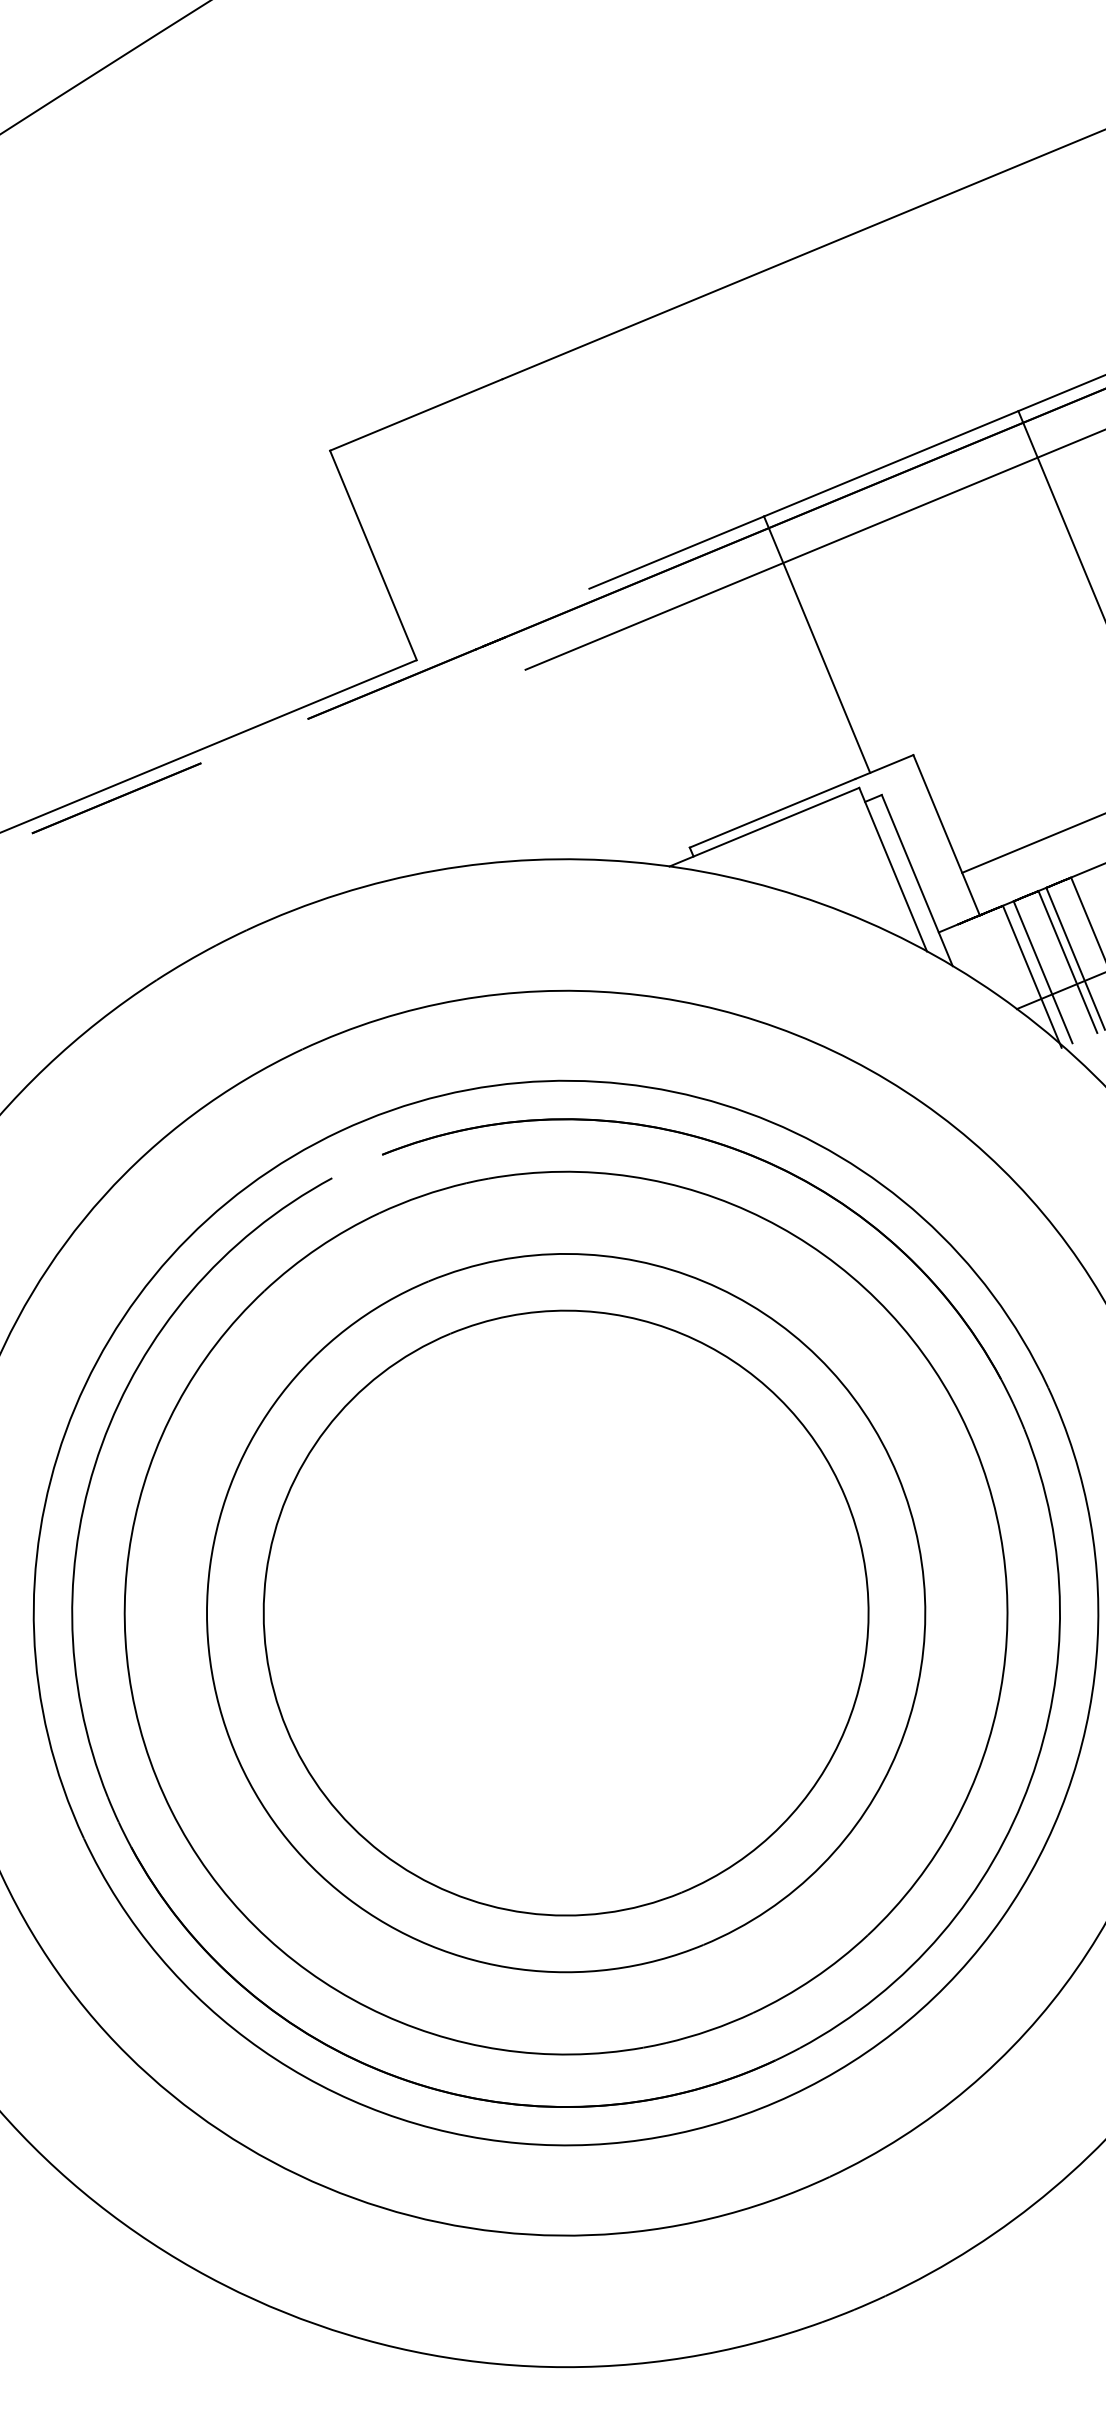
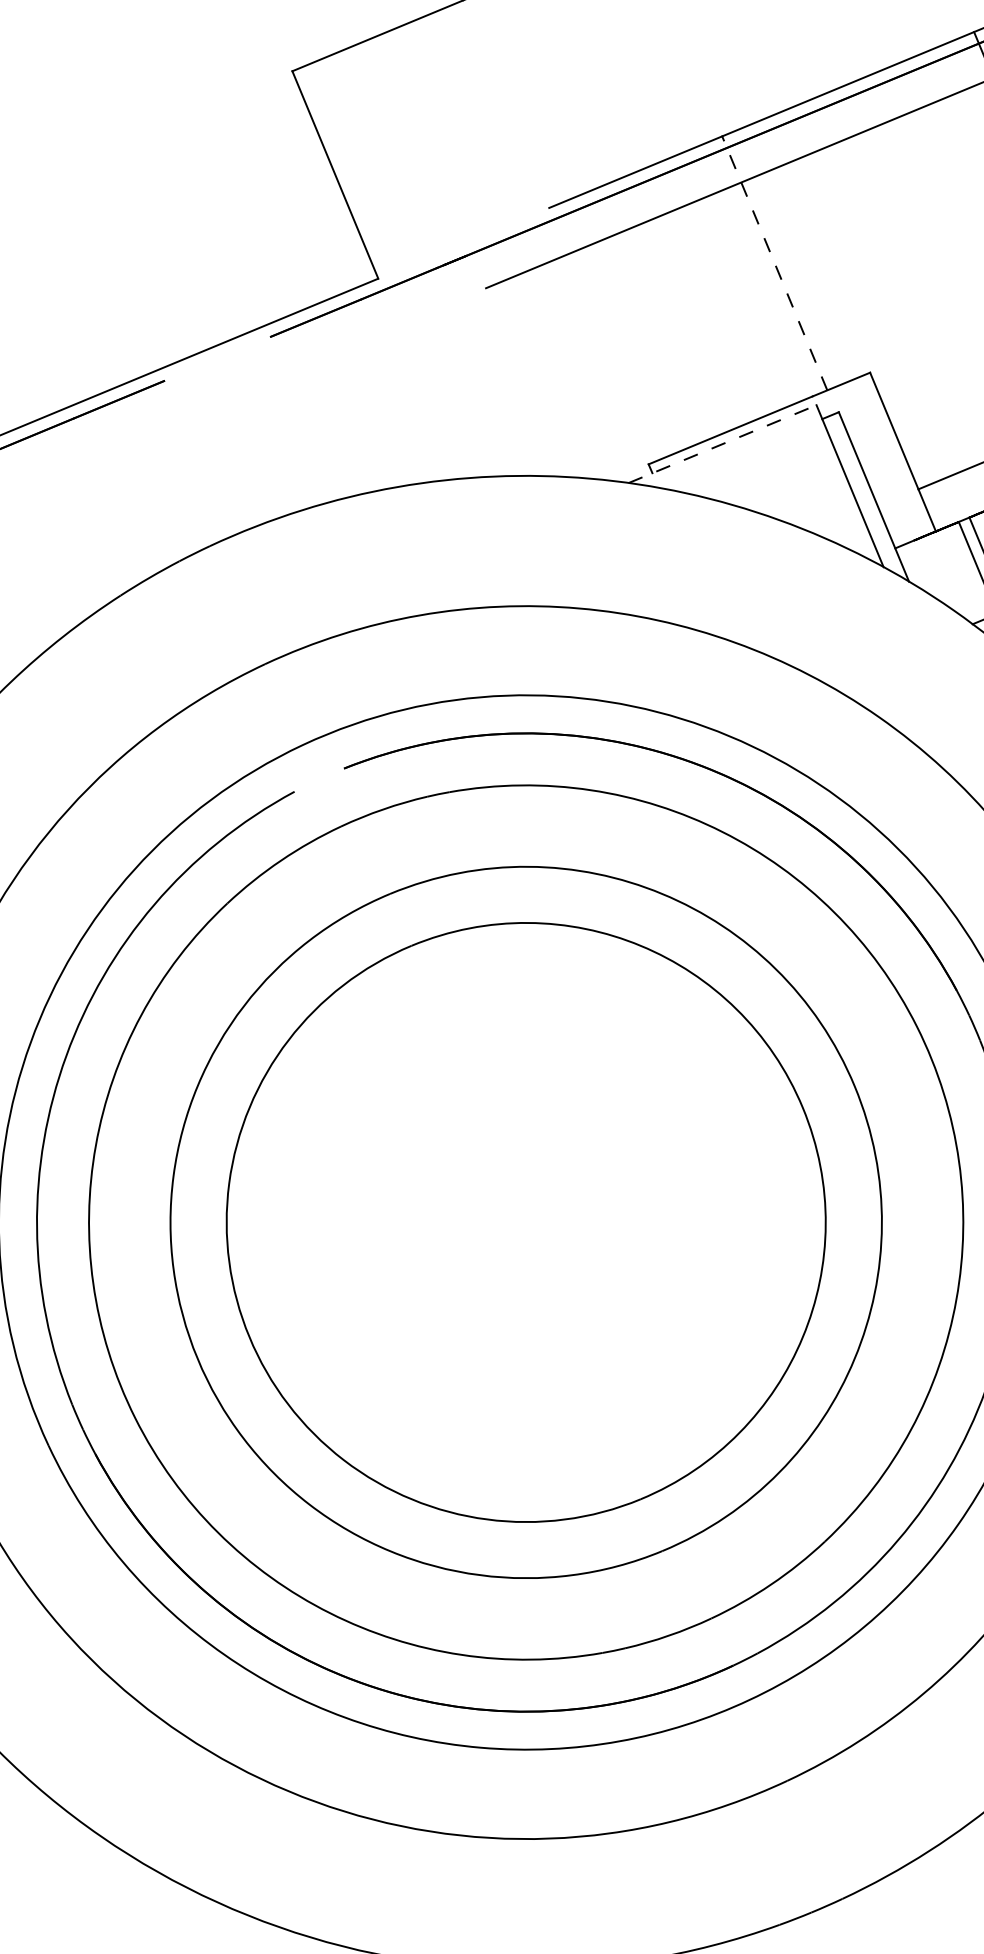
line: (817, 644) -> (775, 263), solid -> dashed
line: (764, 827) -> (722, 444), solid -> dashed

